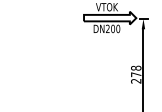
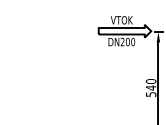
text: (135, 74) -> (150, 87), 278 -> 540

